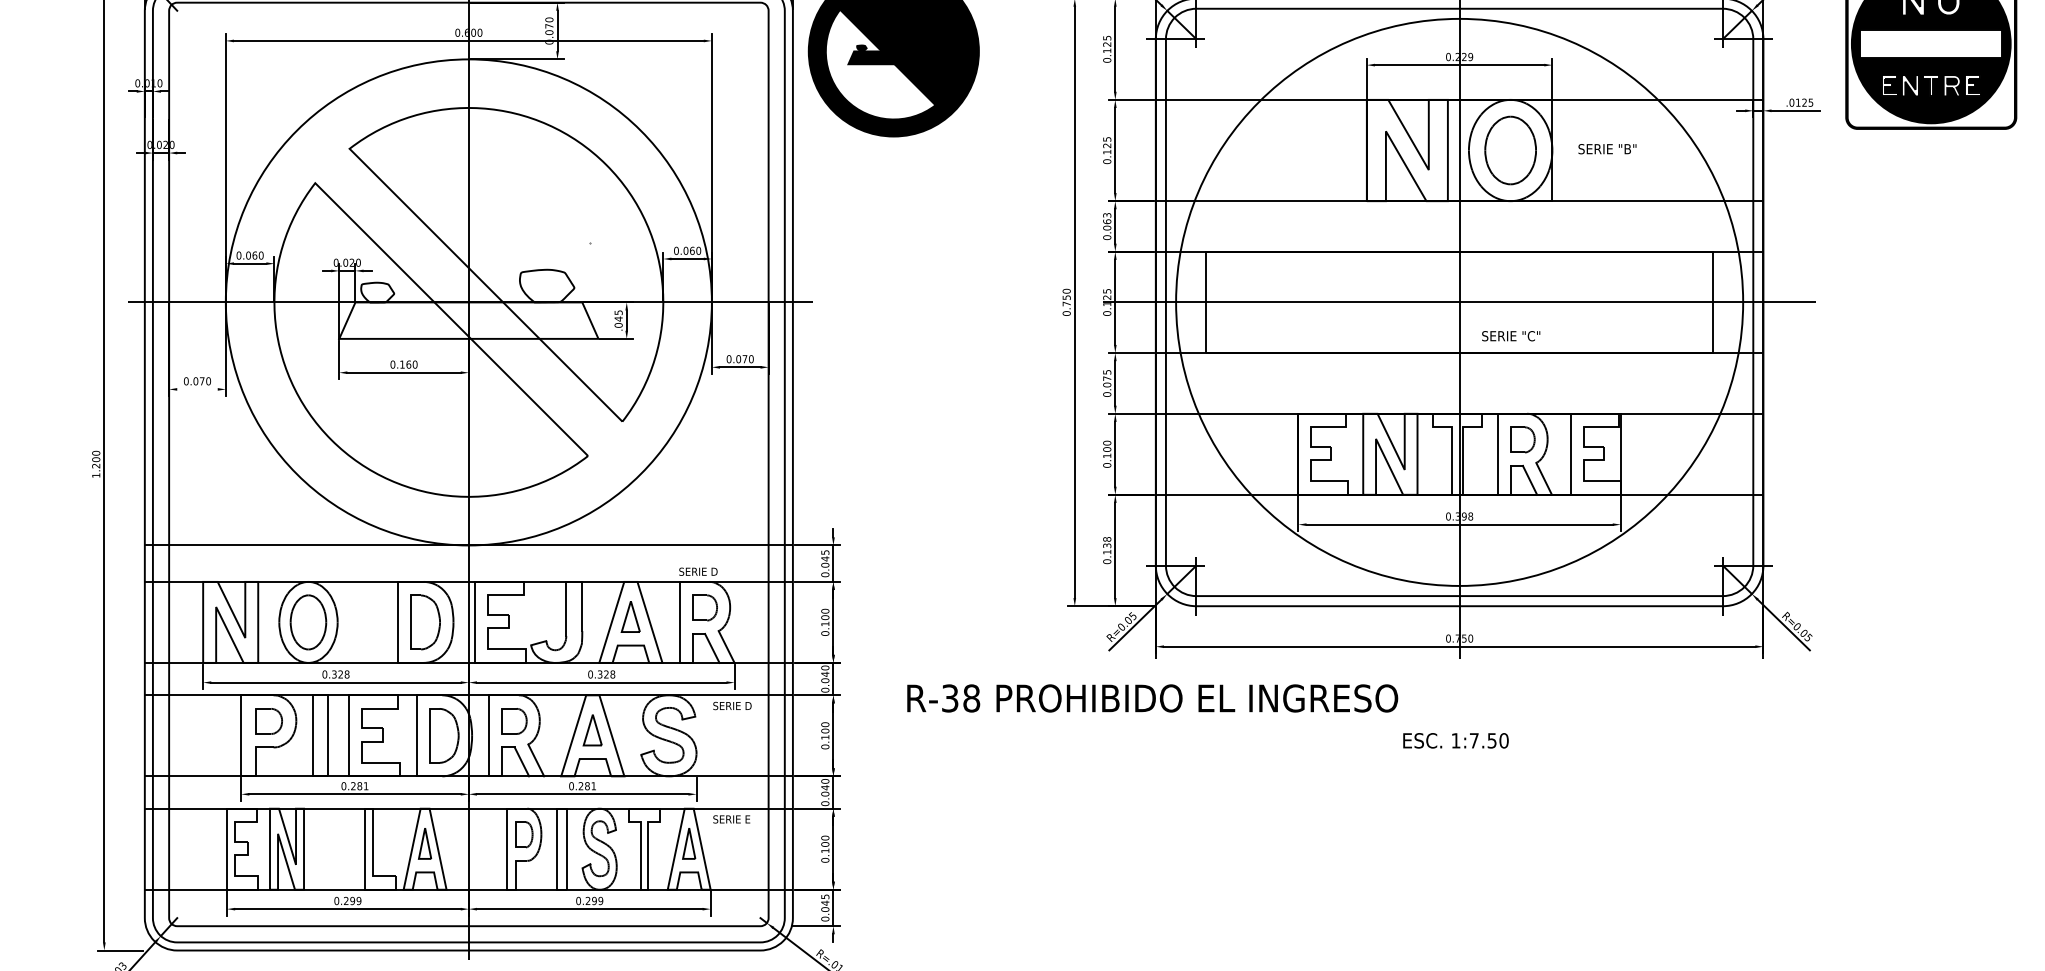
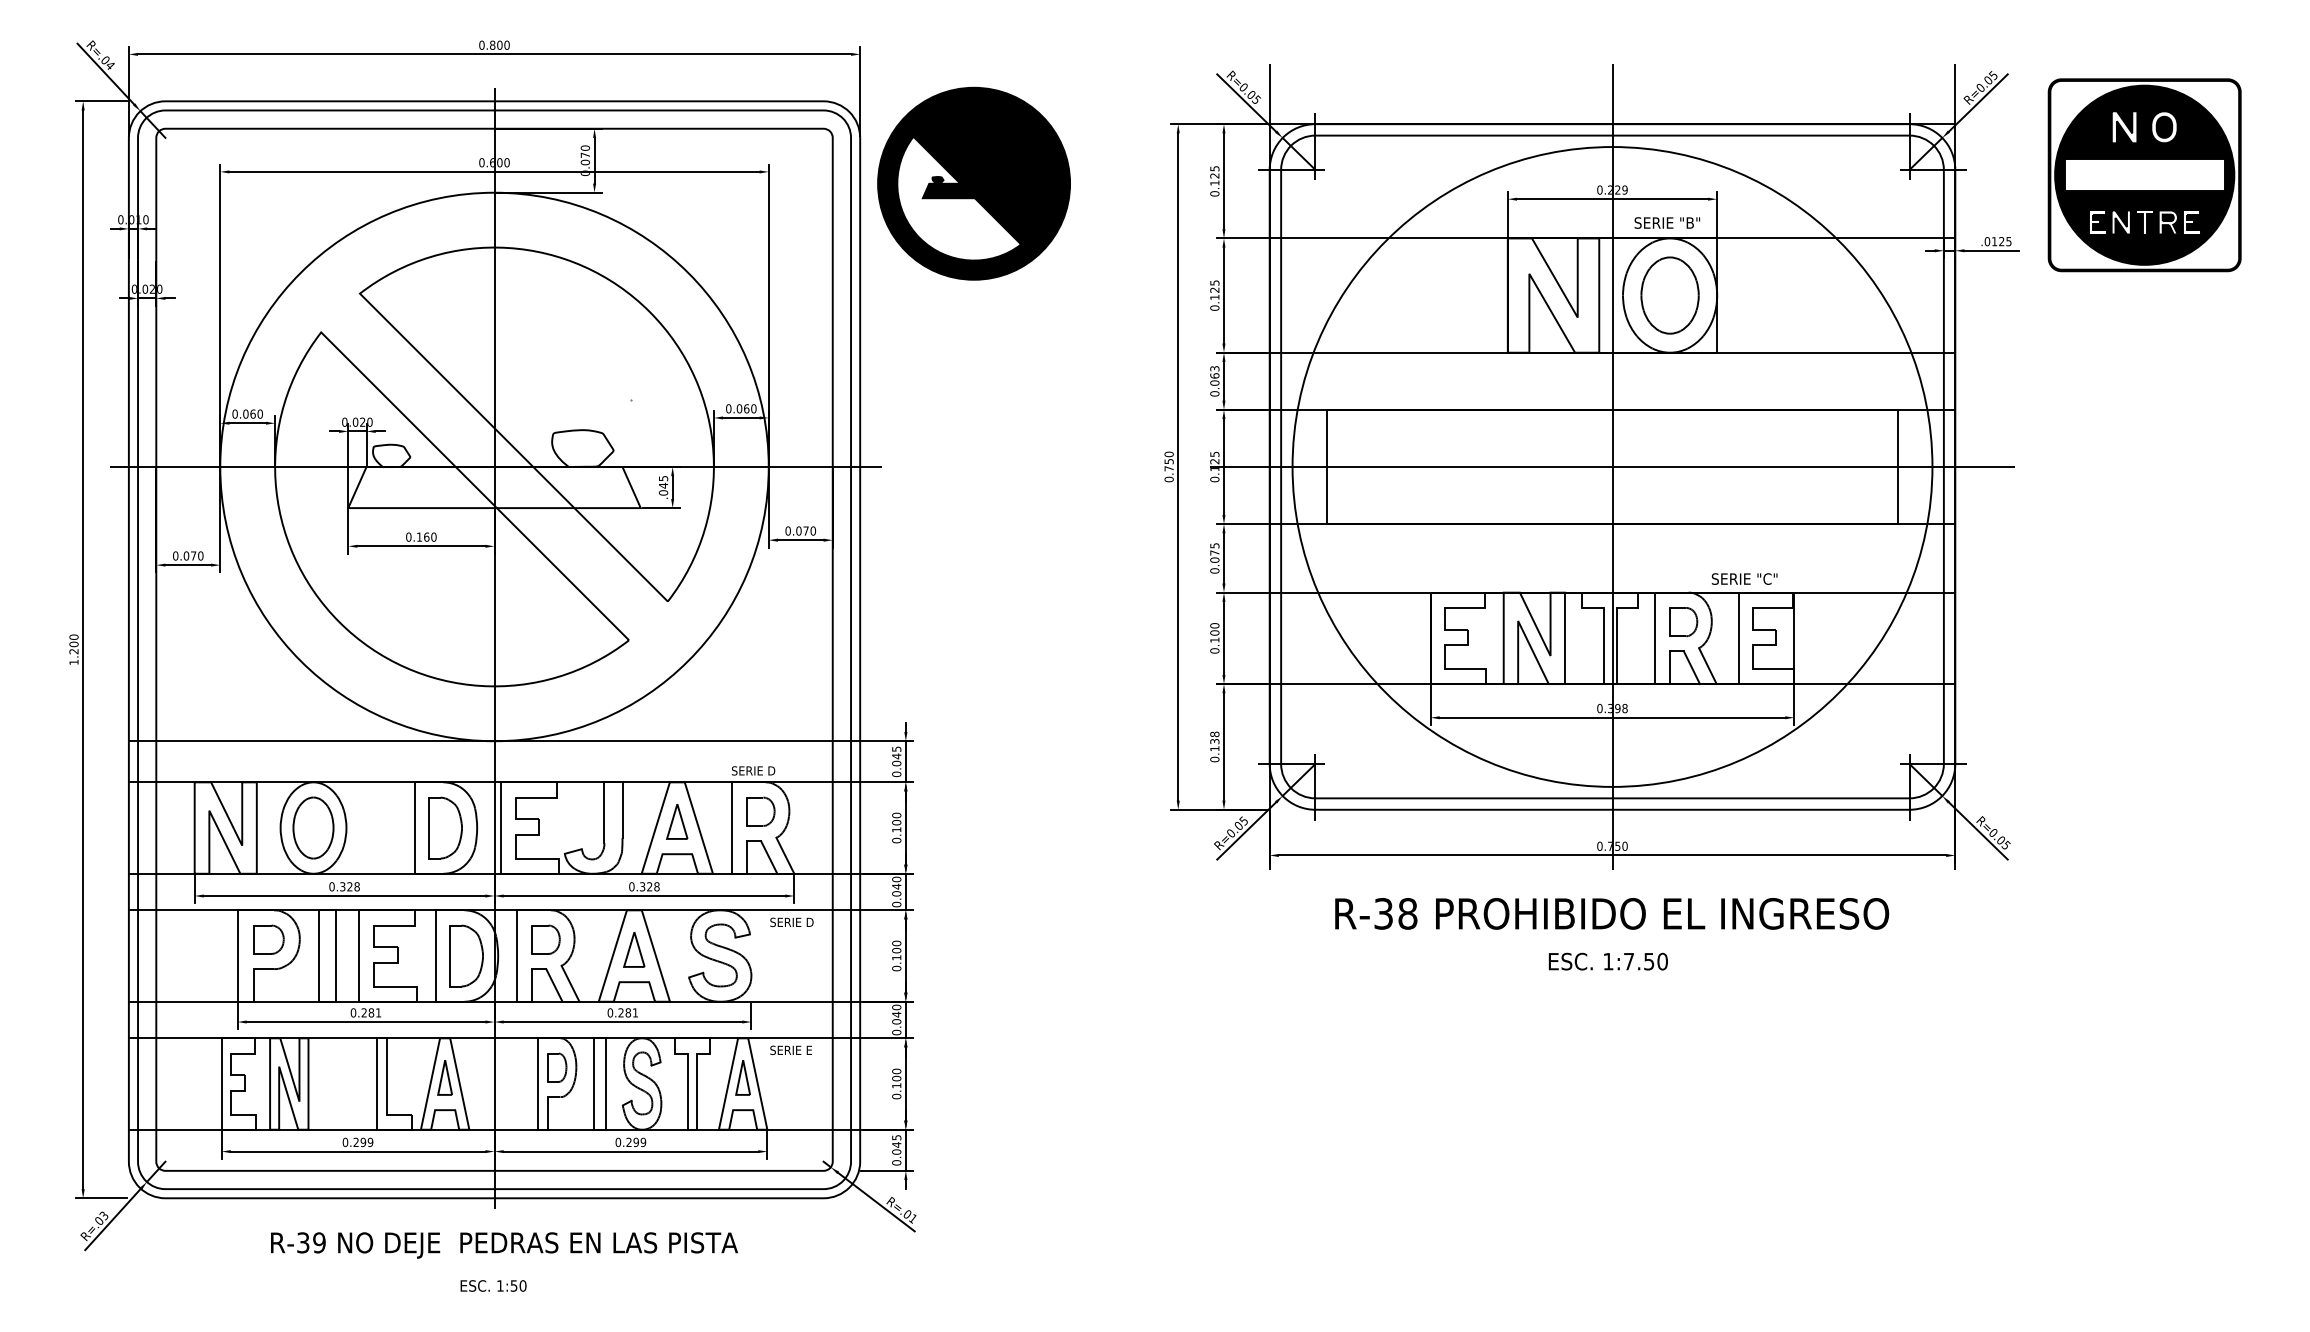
text: (1607, 148) -> (1667, 222), moved
text: (1511, 335) -> (1744, 578), moved
line: (197, 389) -> (188, 565), added
text: (1153, 698) -> (1612, 913), moved

